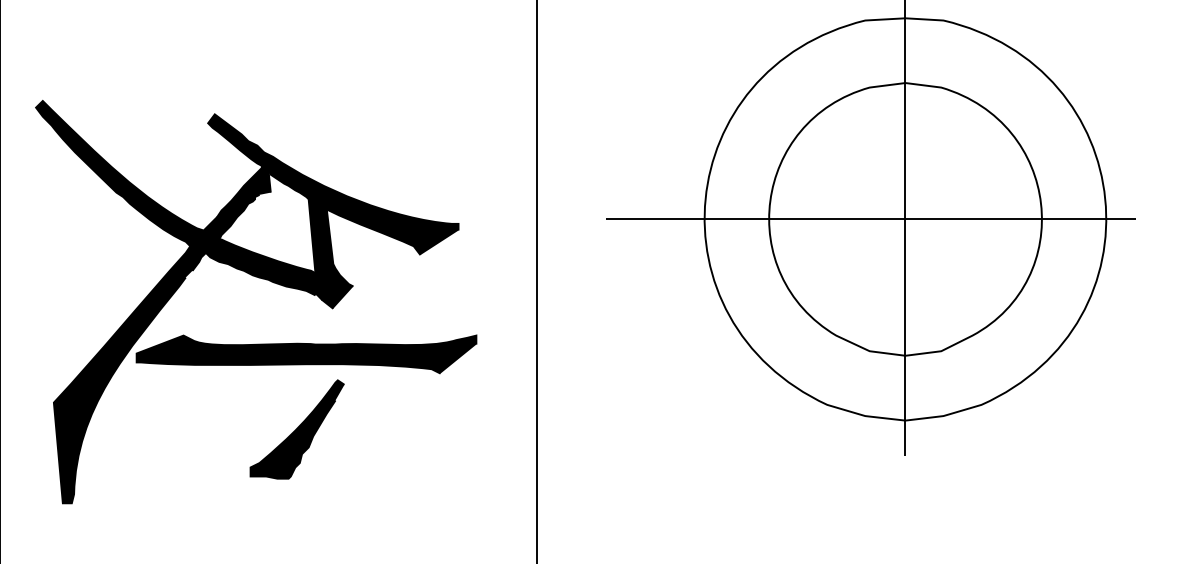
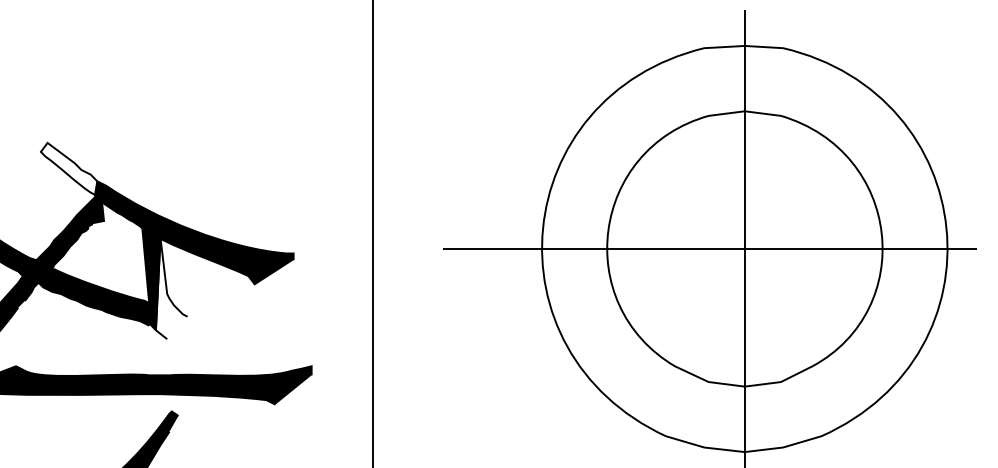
fill: (236, 139) -> (69, 168), removed
fill: (337, 258) -> (171, 288), removed

